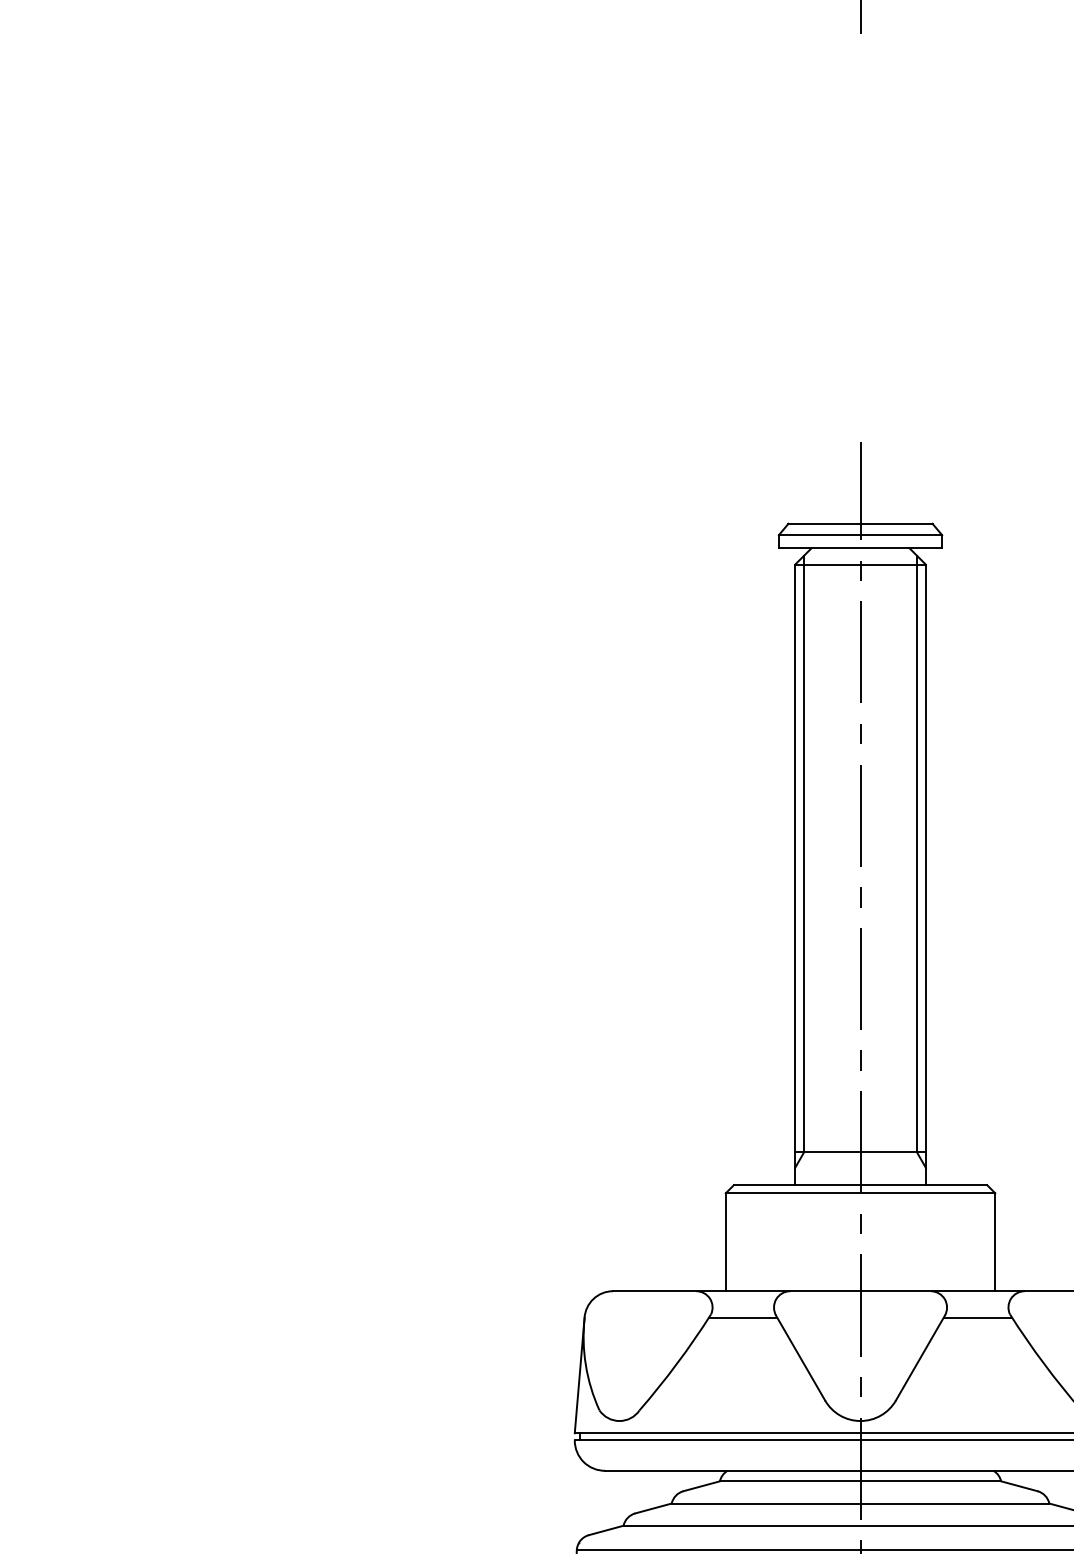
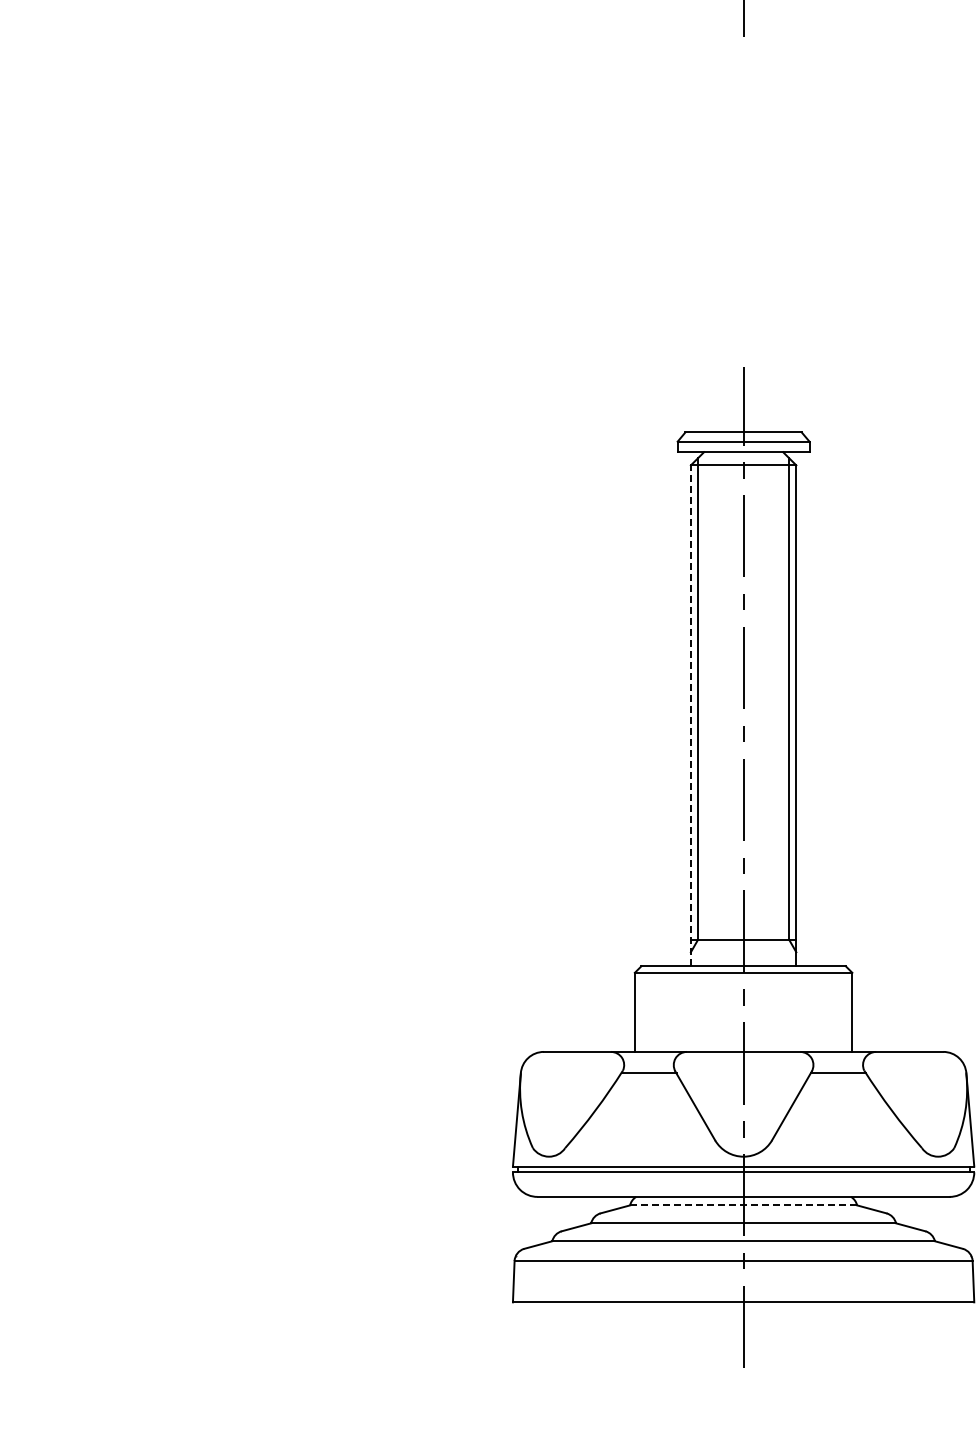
line: (794, 874) -> (690, 715), solid -> dashed
line: (860, 1481) -> (743, 1205), solid -> dashed

